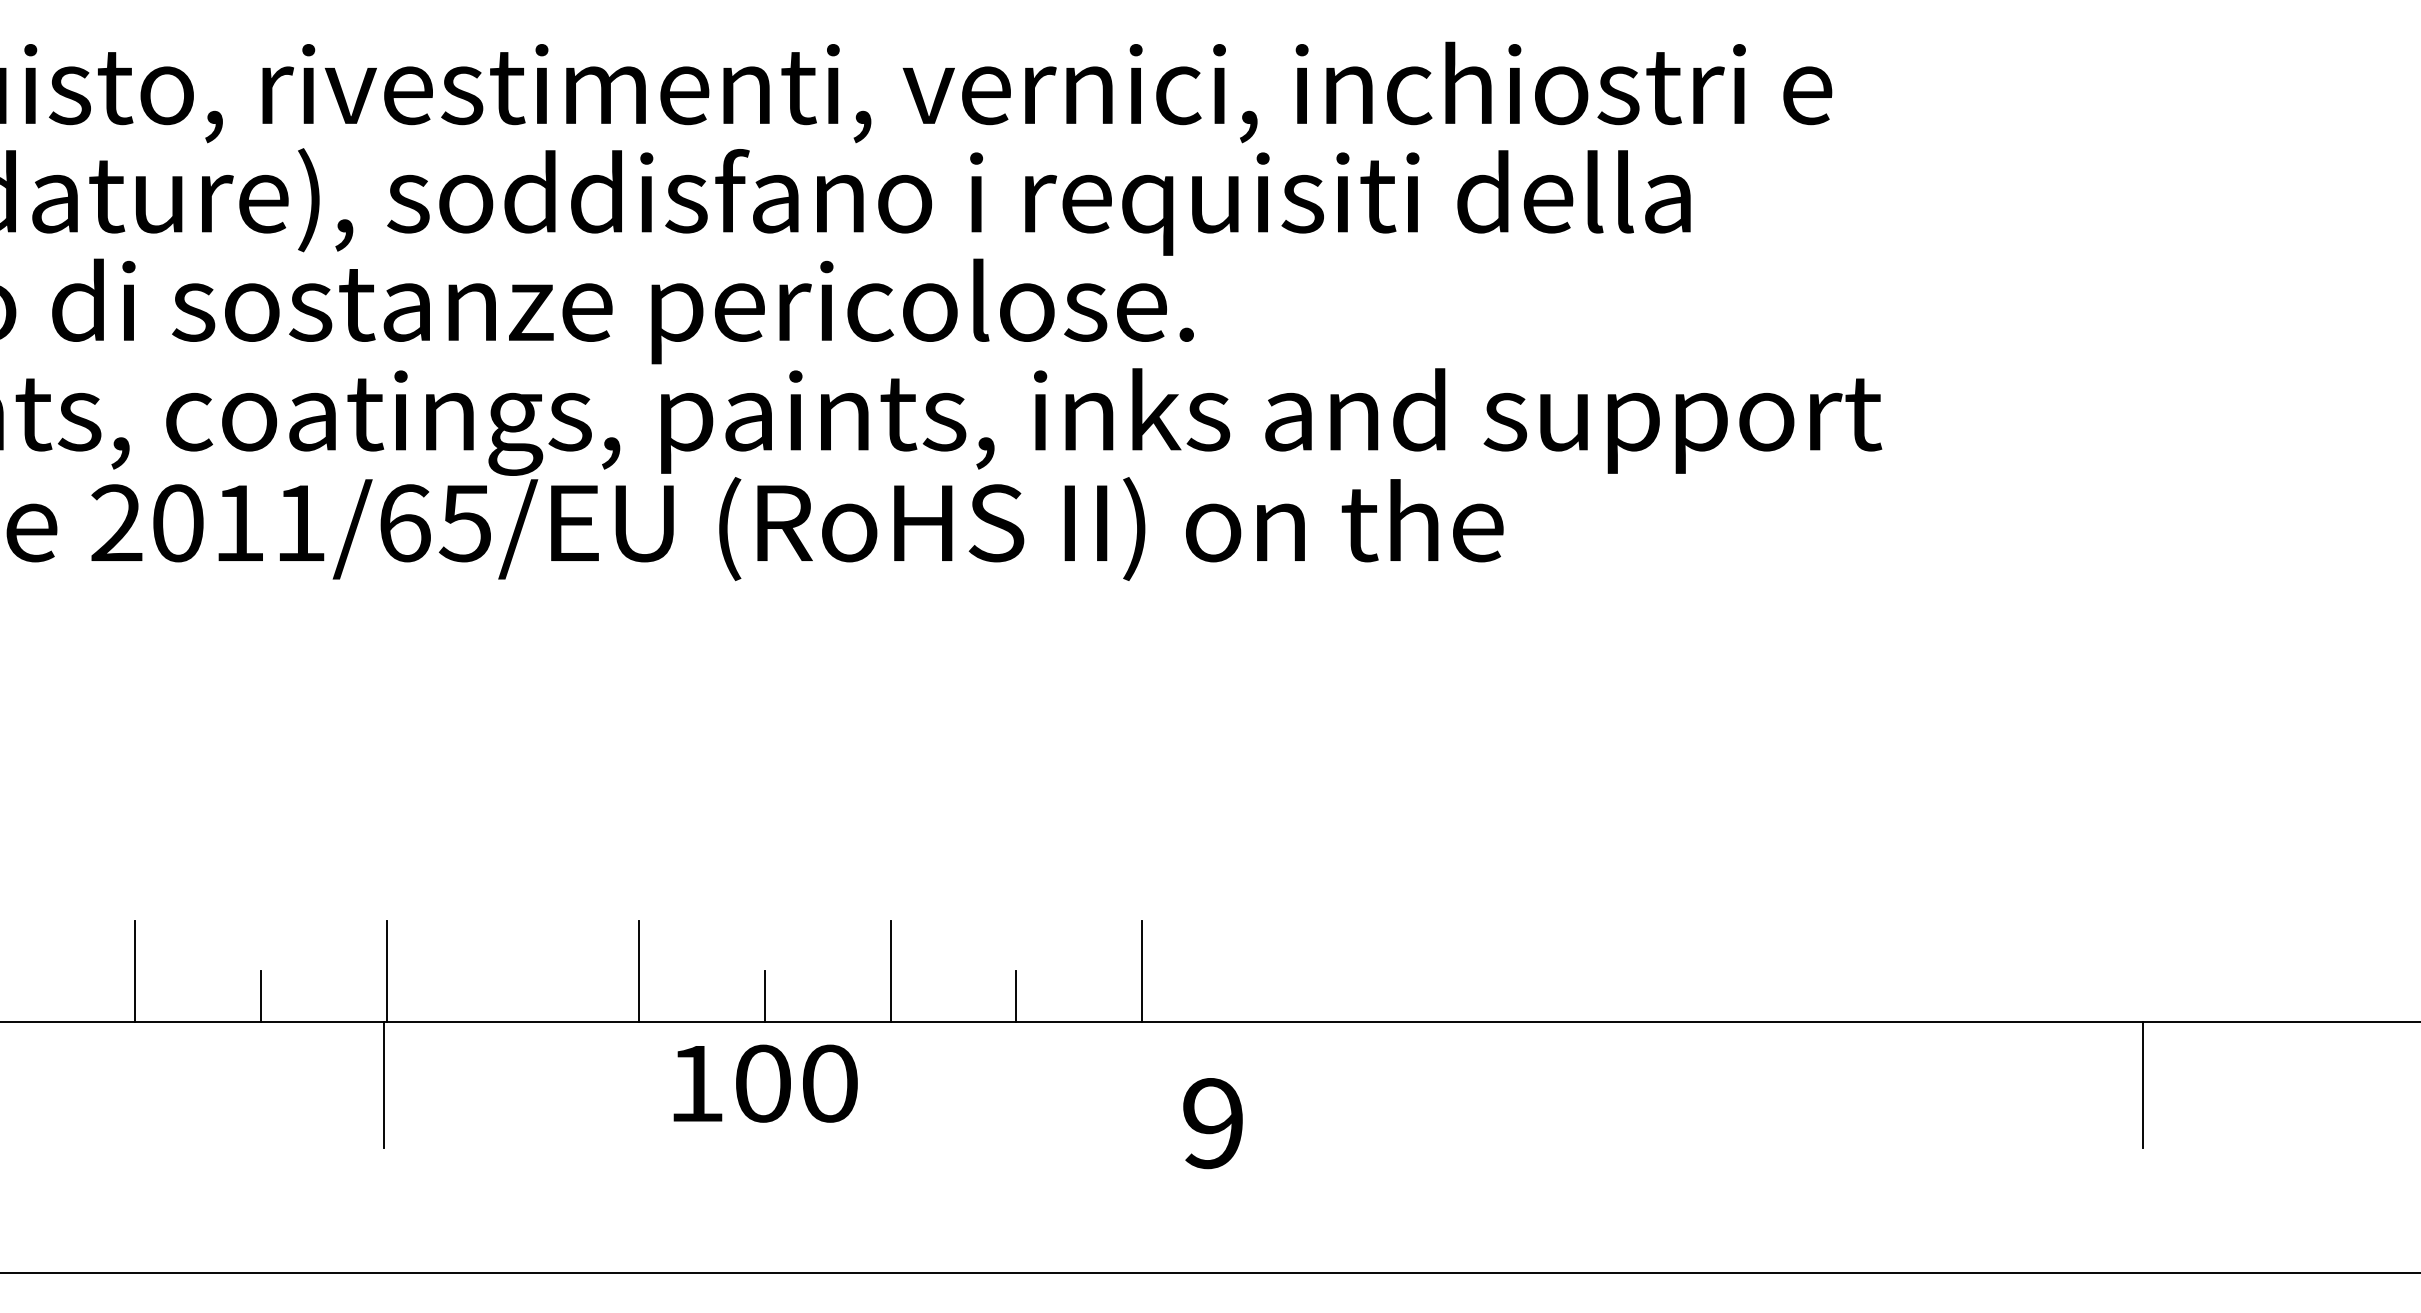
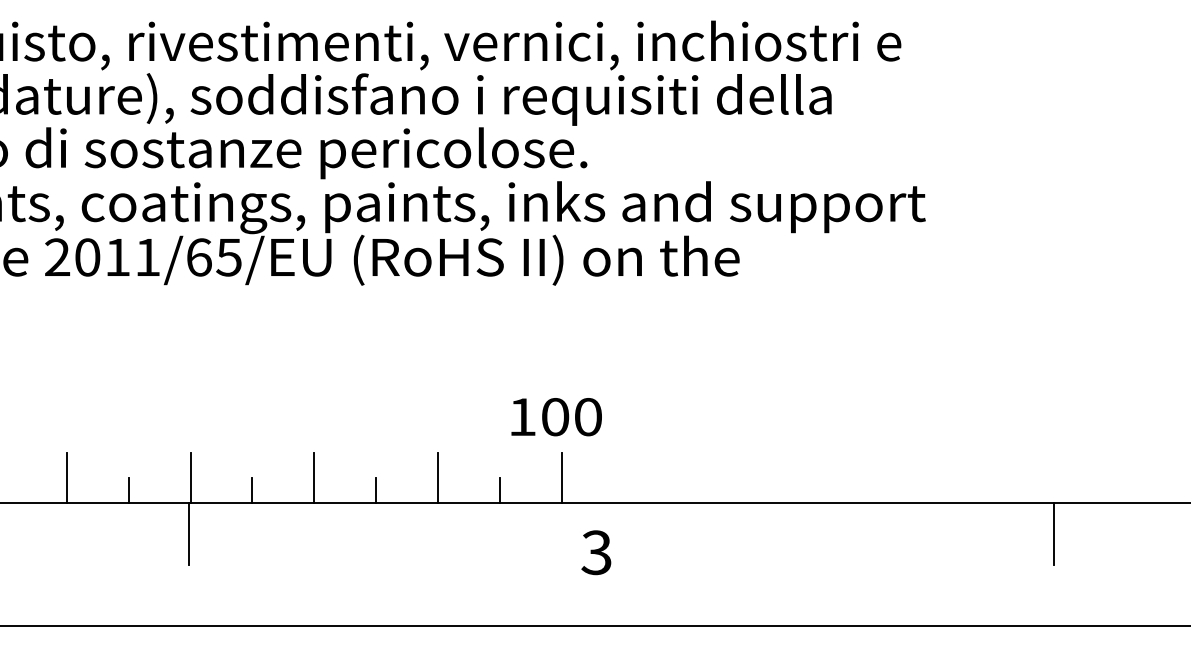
line: (513, 994) -> (252, 489), added
text: (765, 1084) -> (556, 417), moved
text: (1212, 1123) -> (596, 552), 9 -> 3

